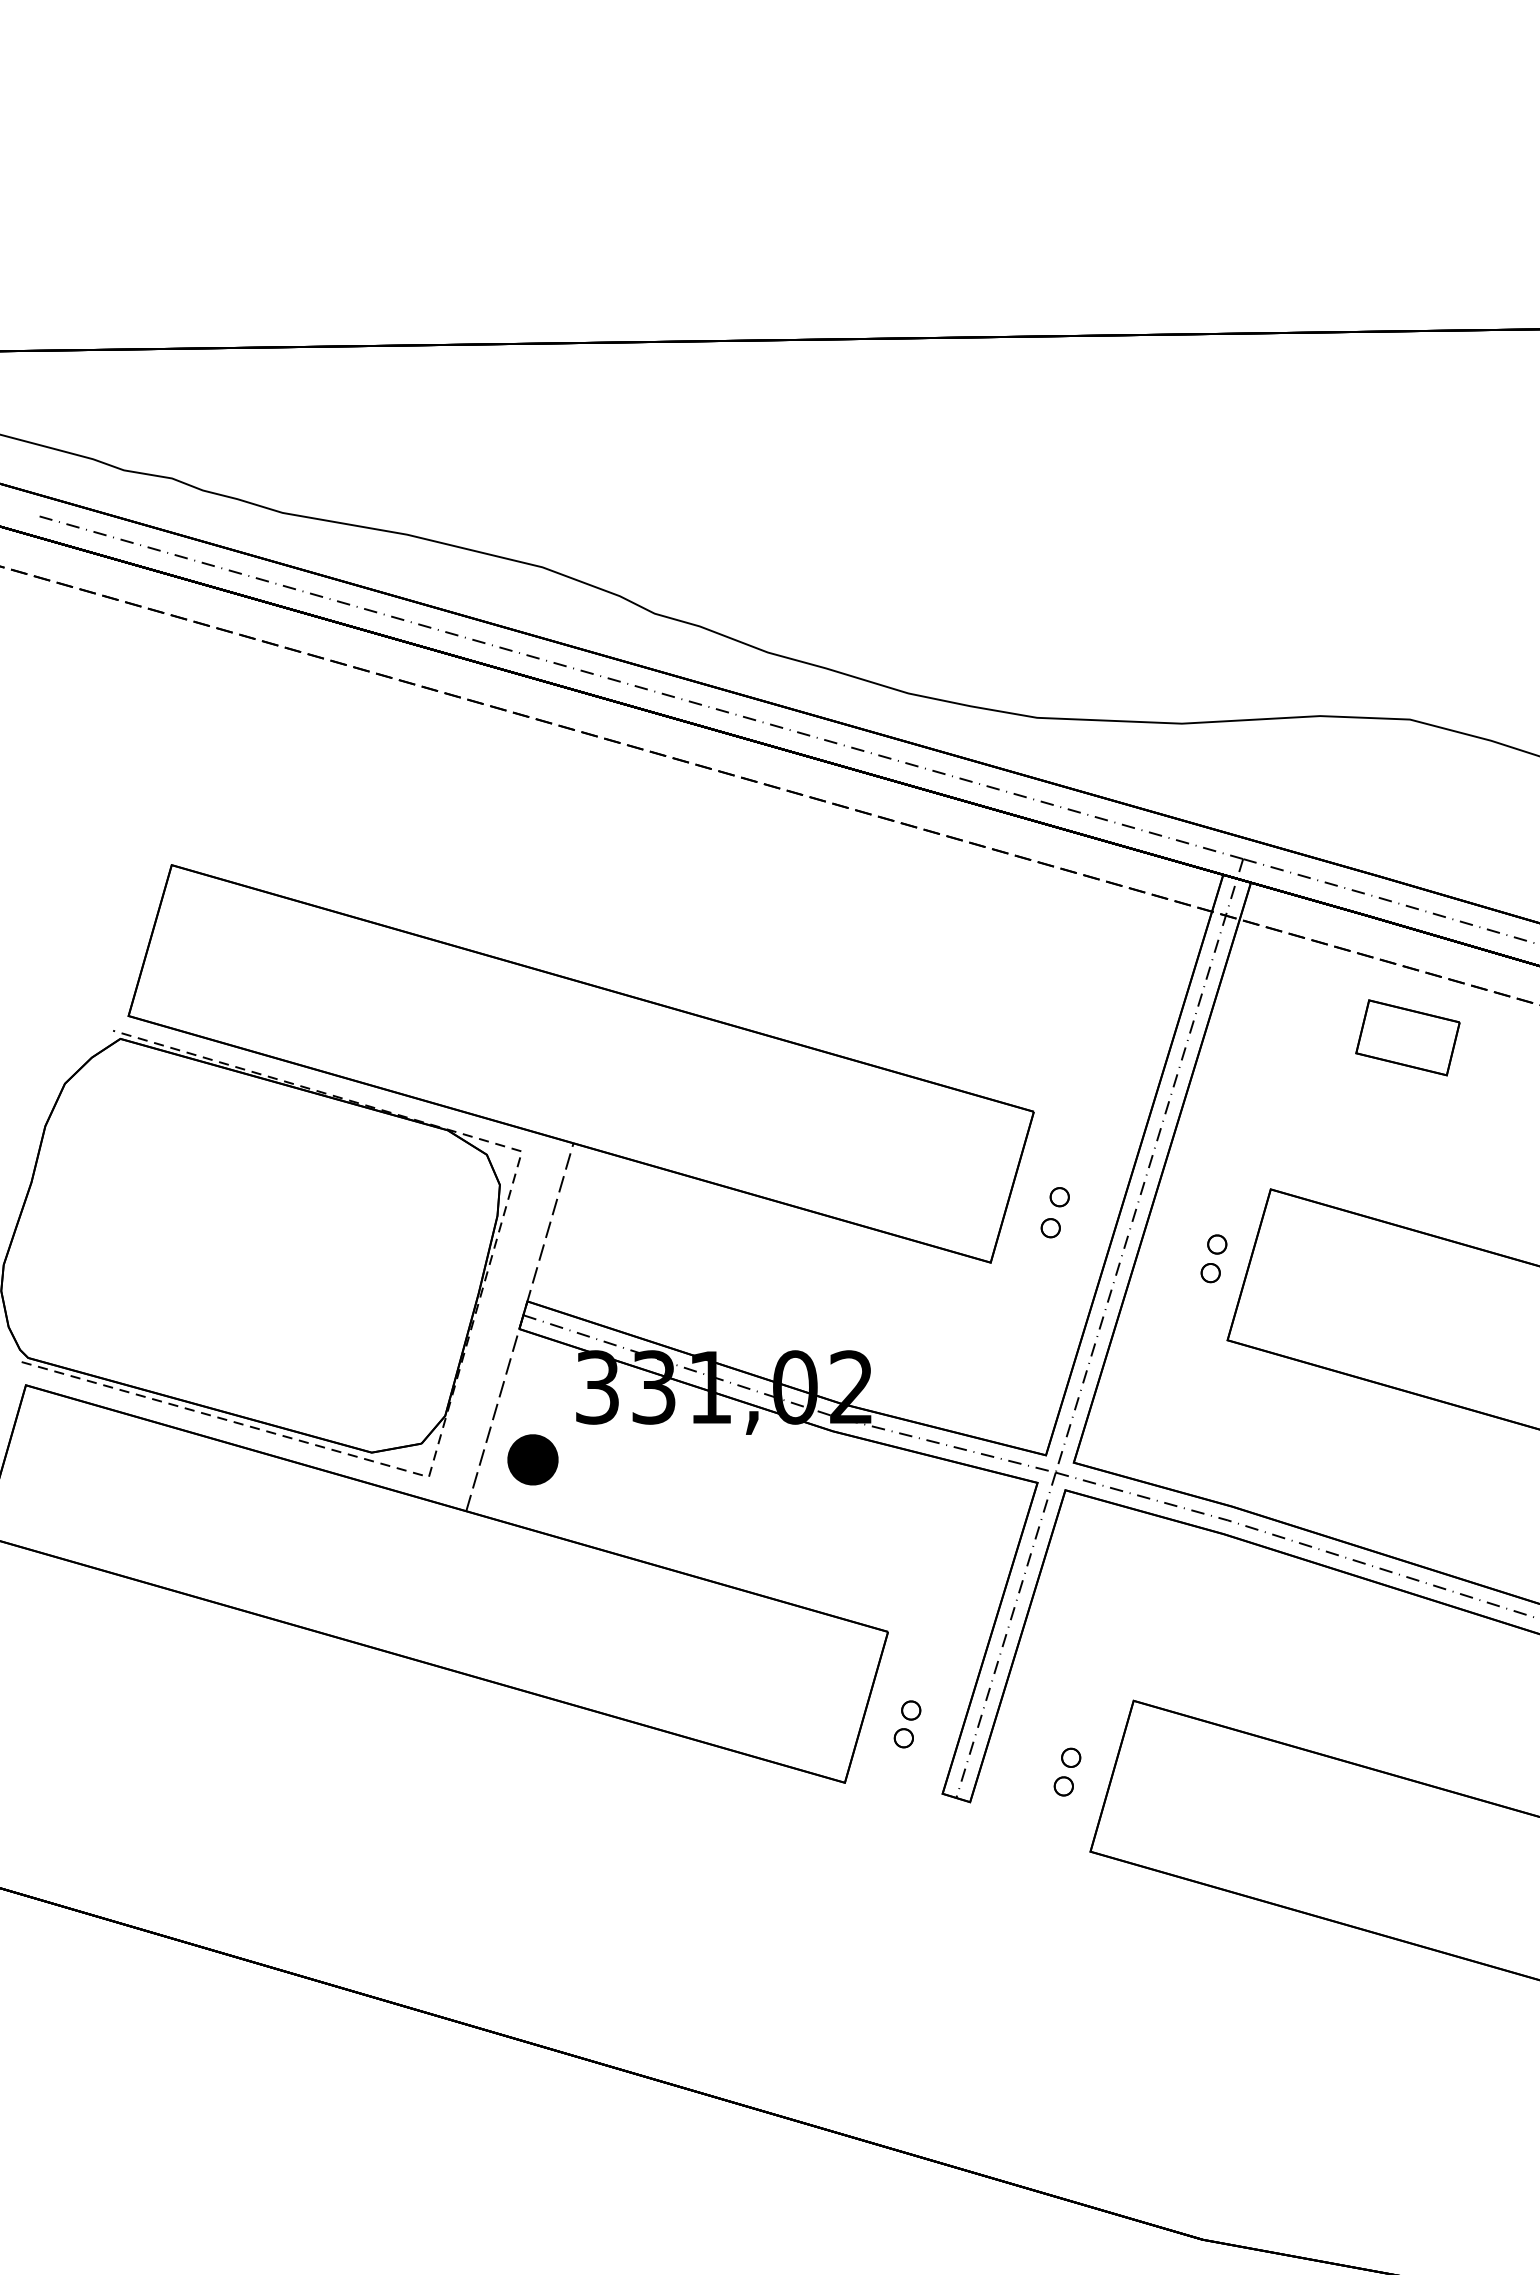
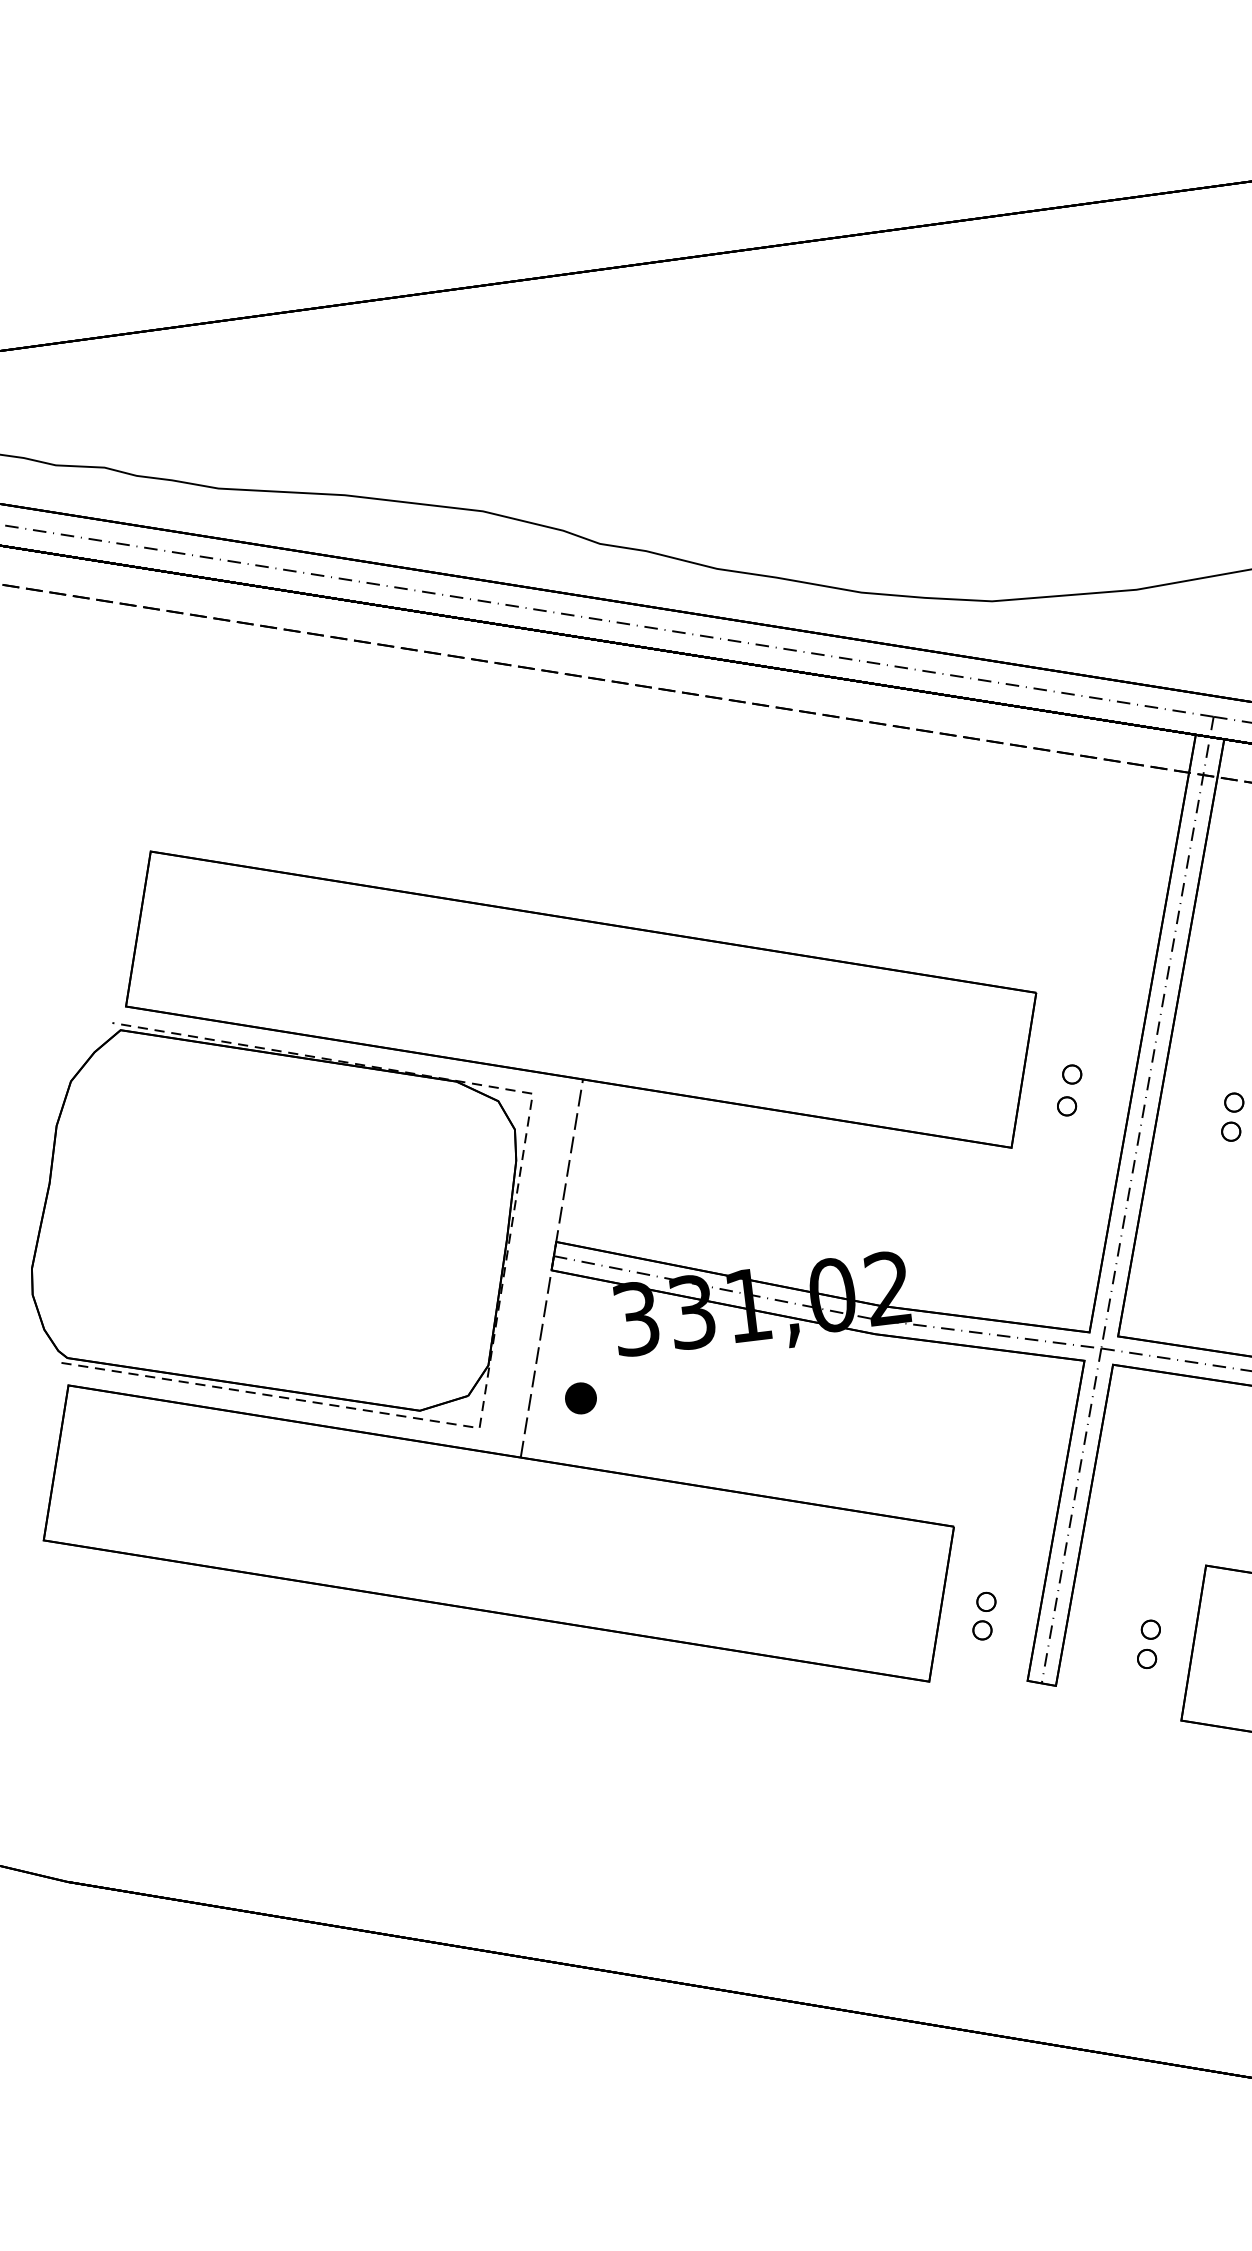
part: (533, 1459) -> (581, 1398), size x0.62

